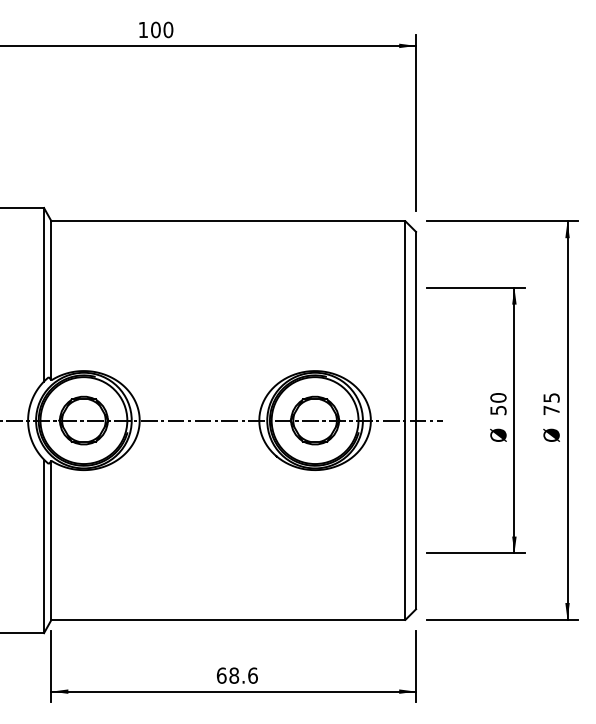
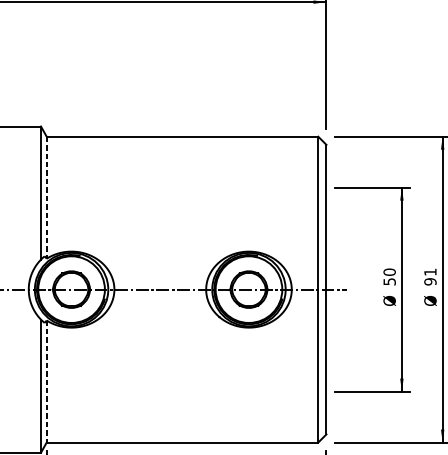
line: (51, 300) -> (46, 197), solid -> dashed
text: (551, 404) -> (430, 277), 75 -> 91
line: (51, 540) -> (46, 381), solid -> dashed

